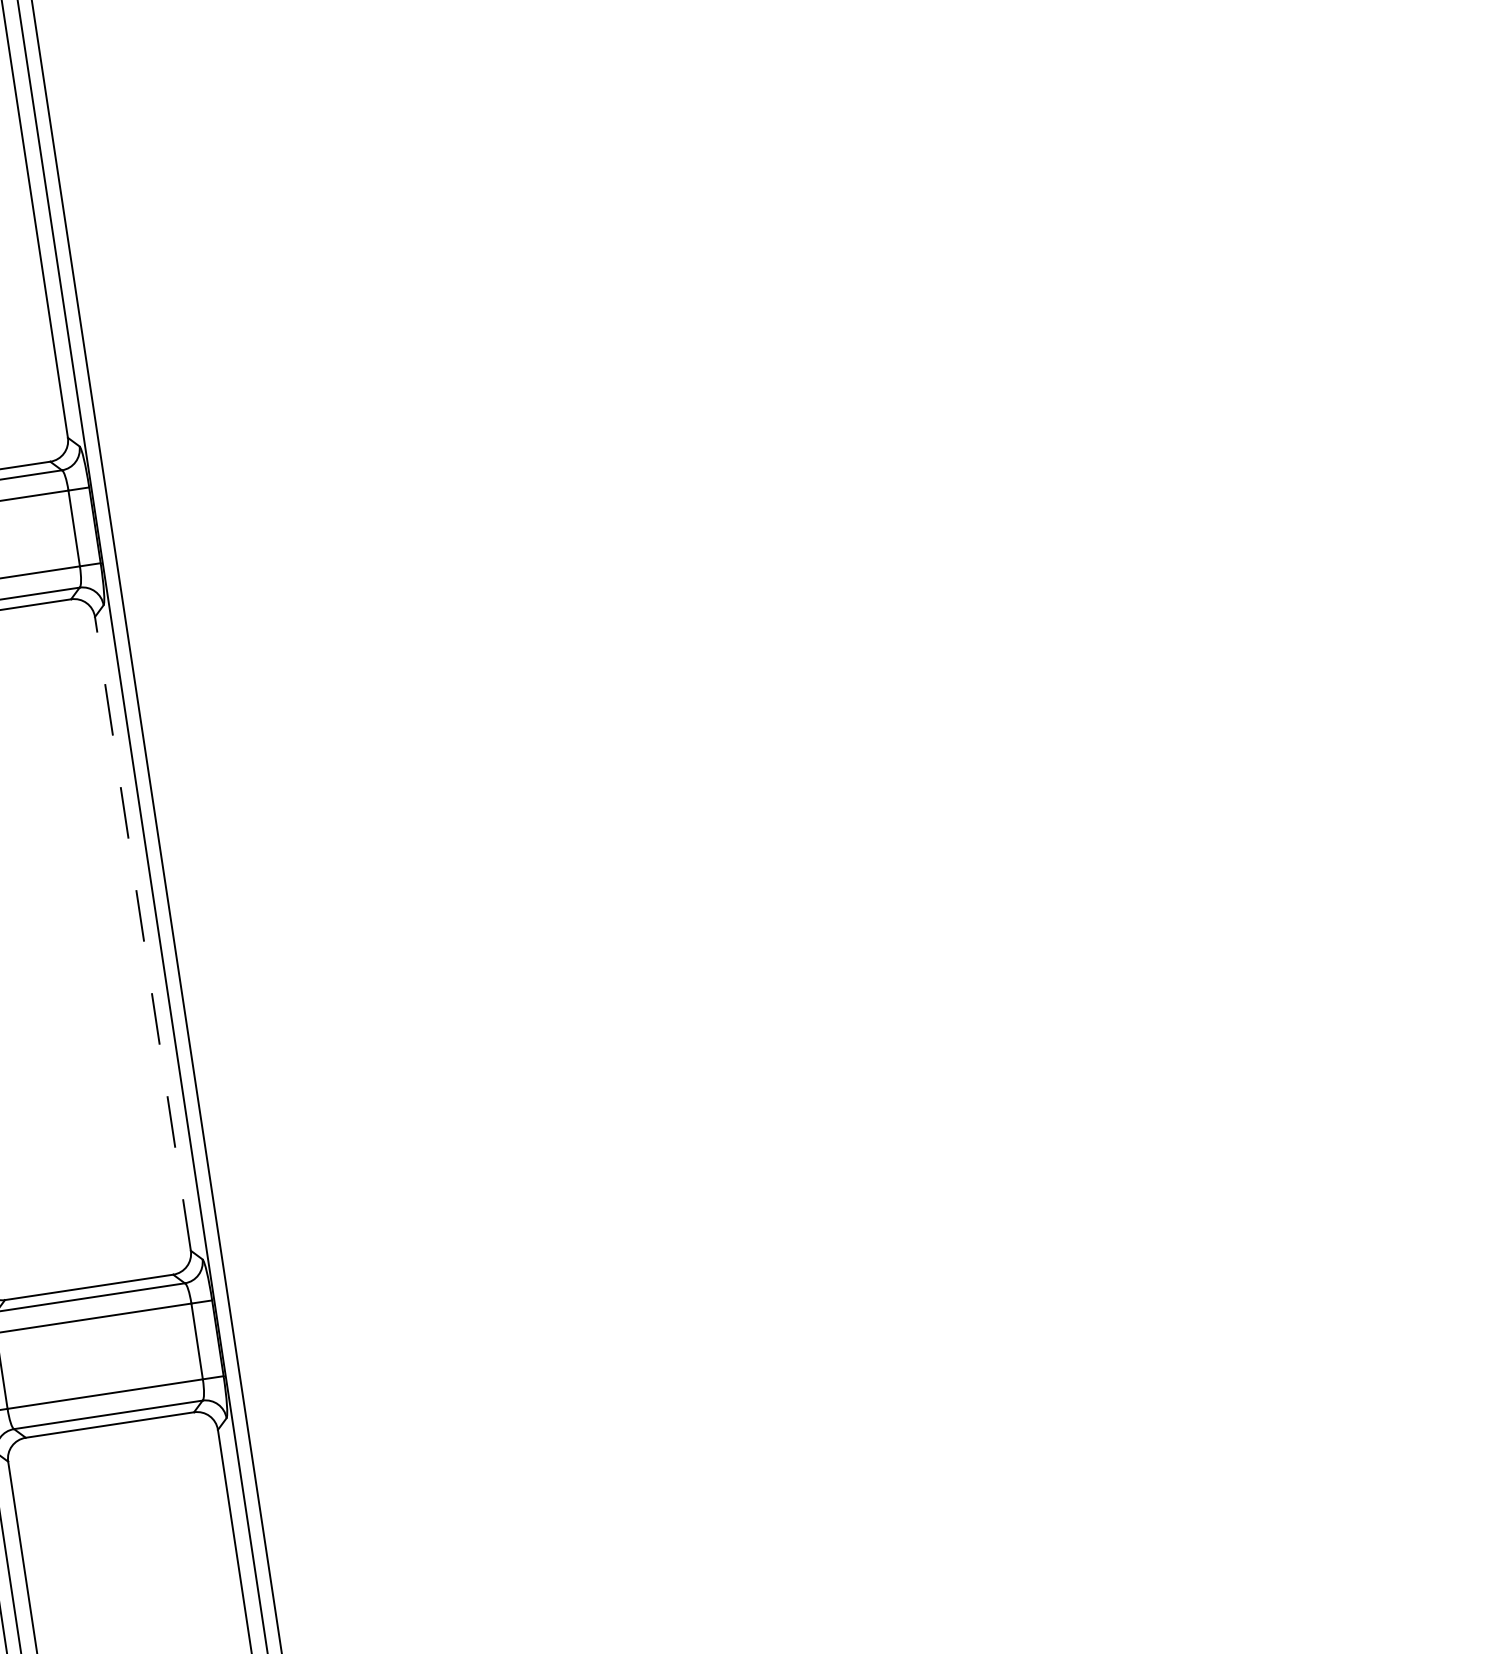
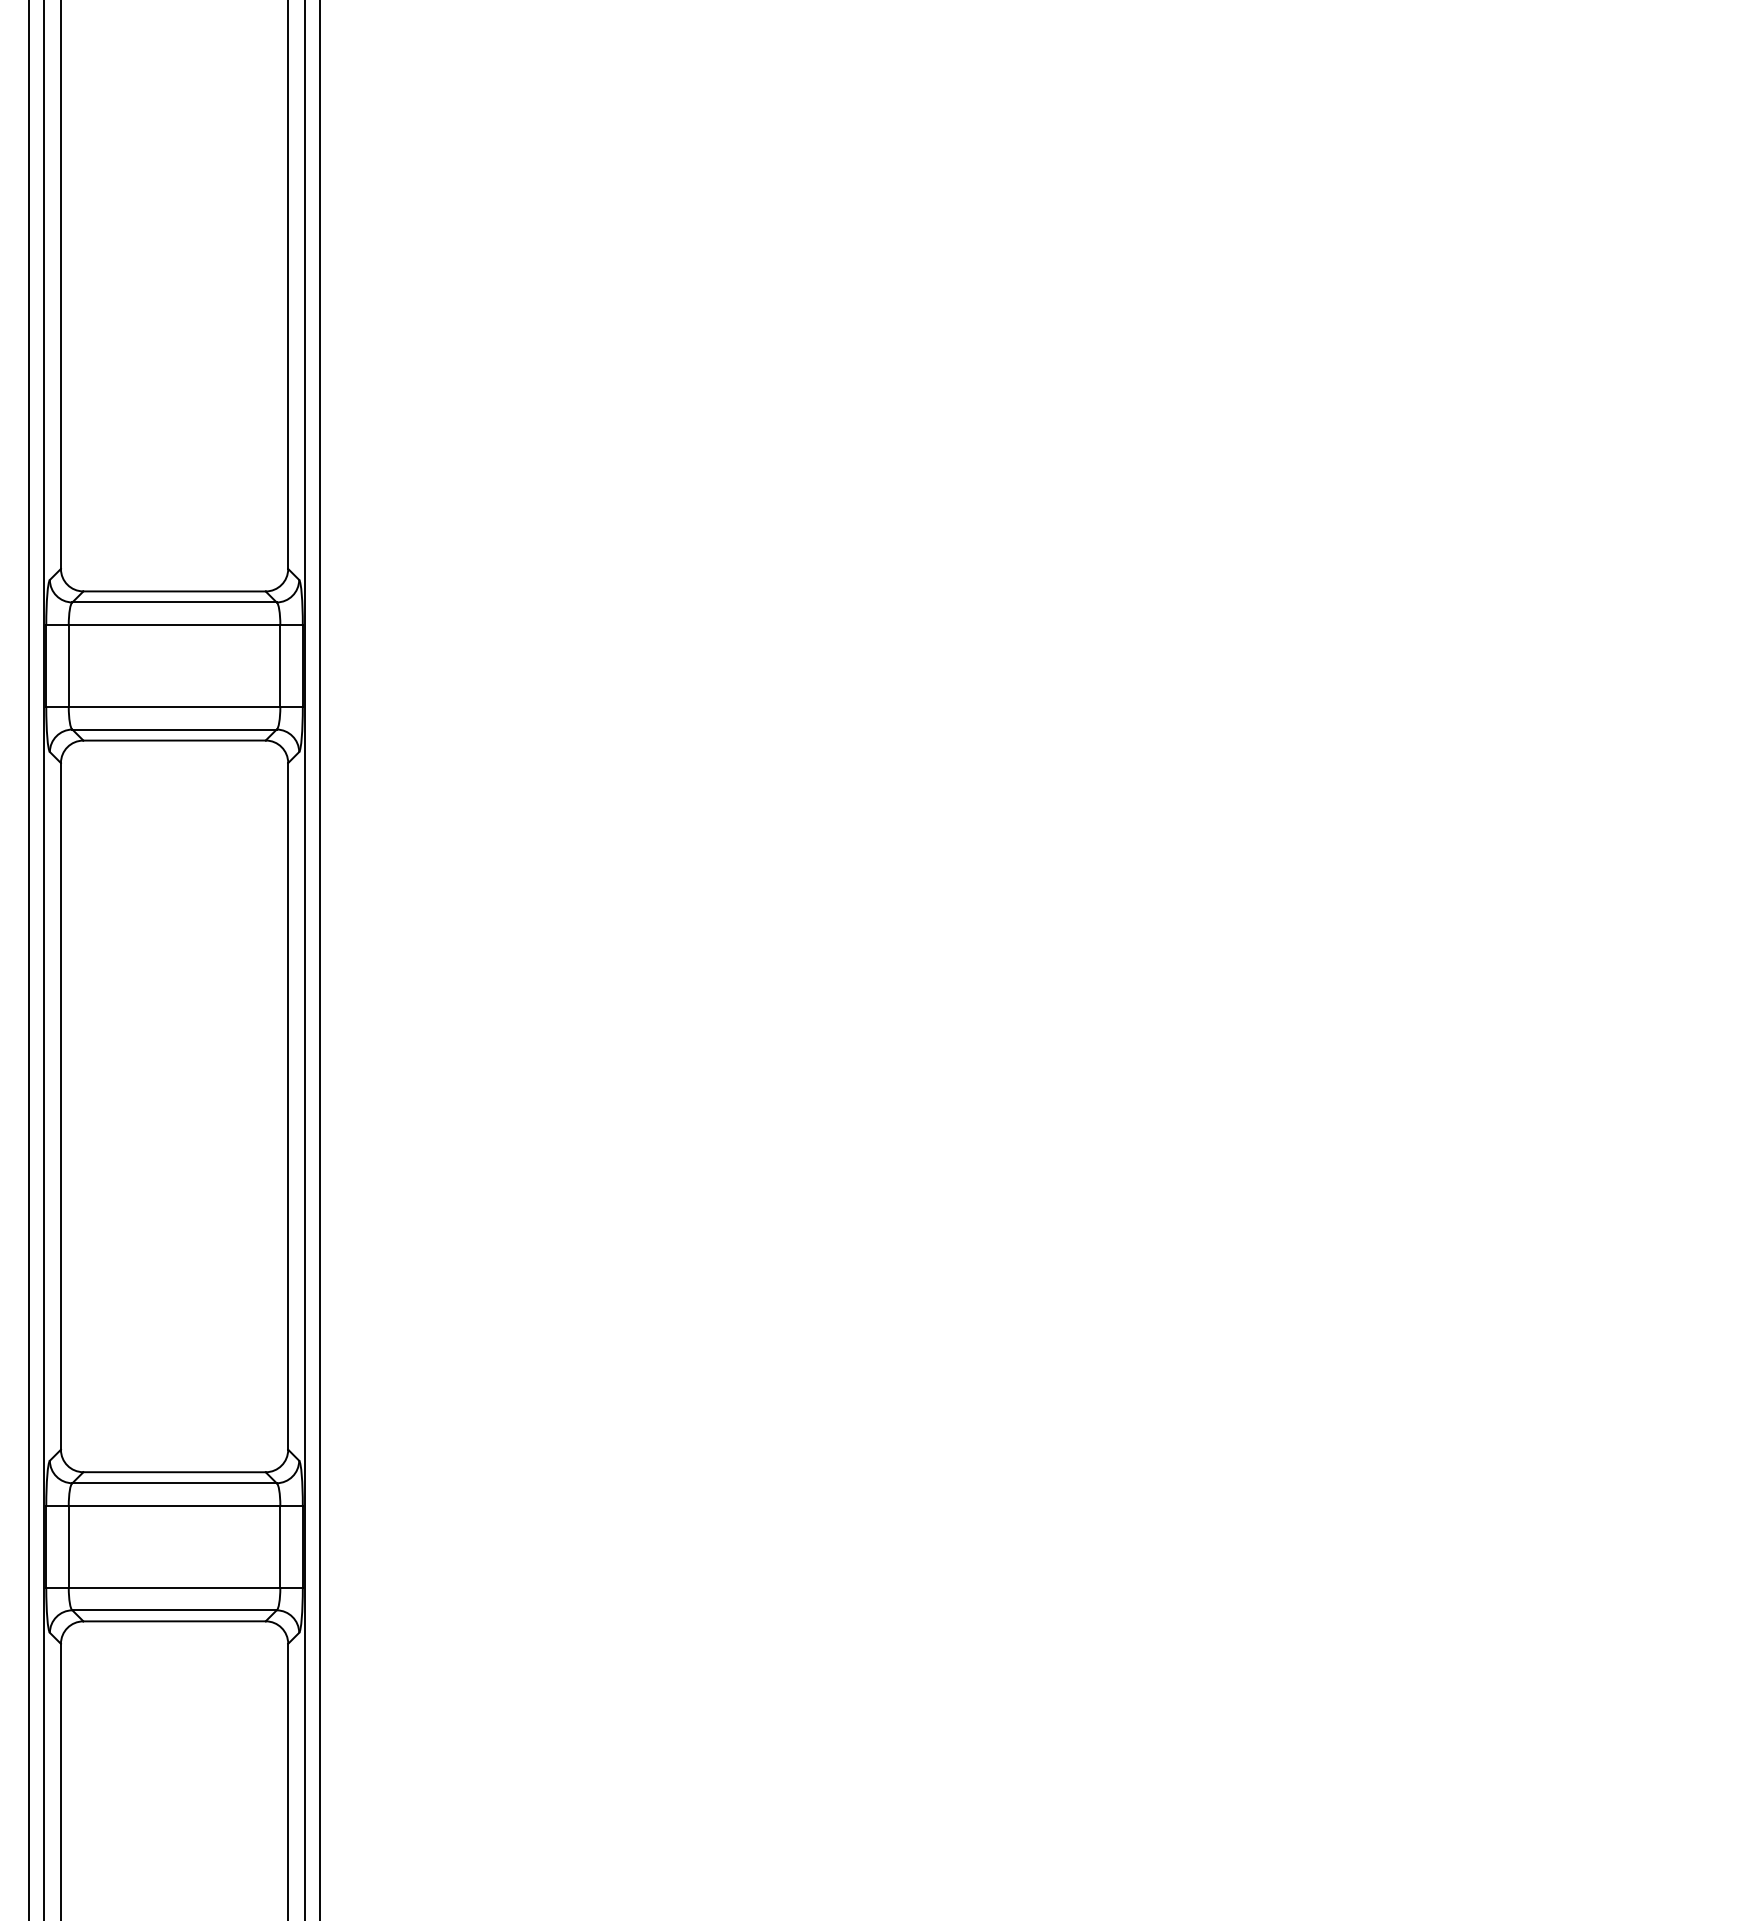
line: (143, 932) -> (288, 1105), dashed -> solid

